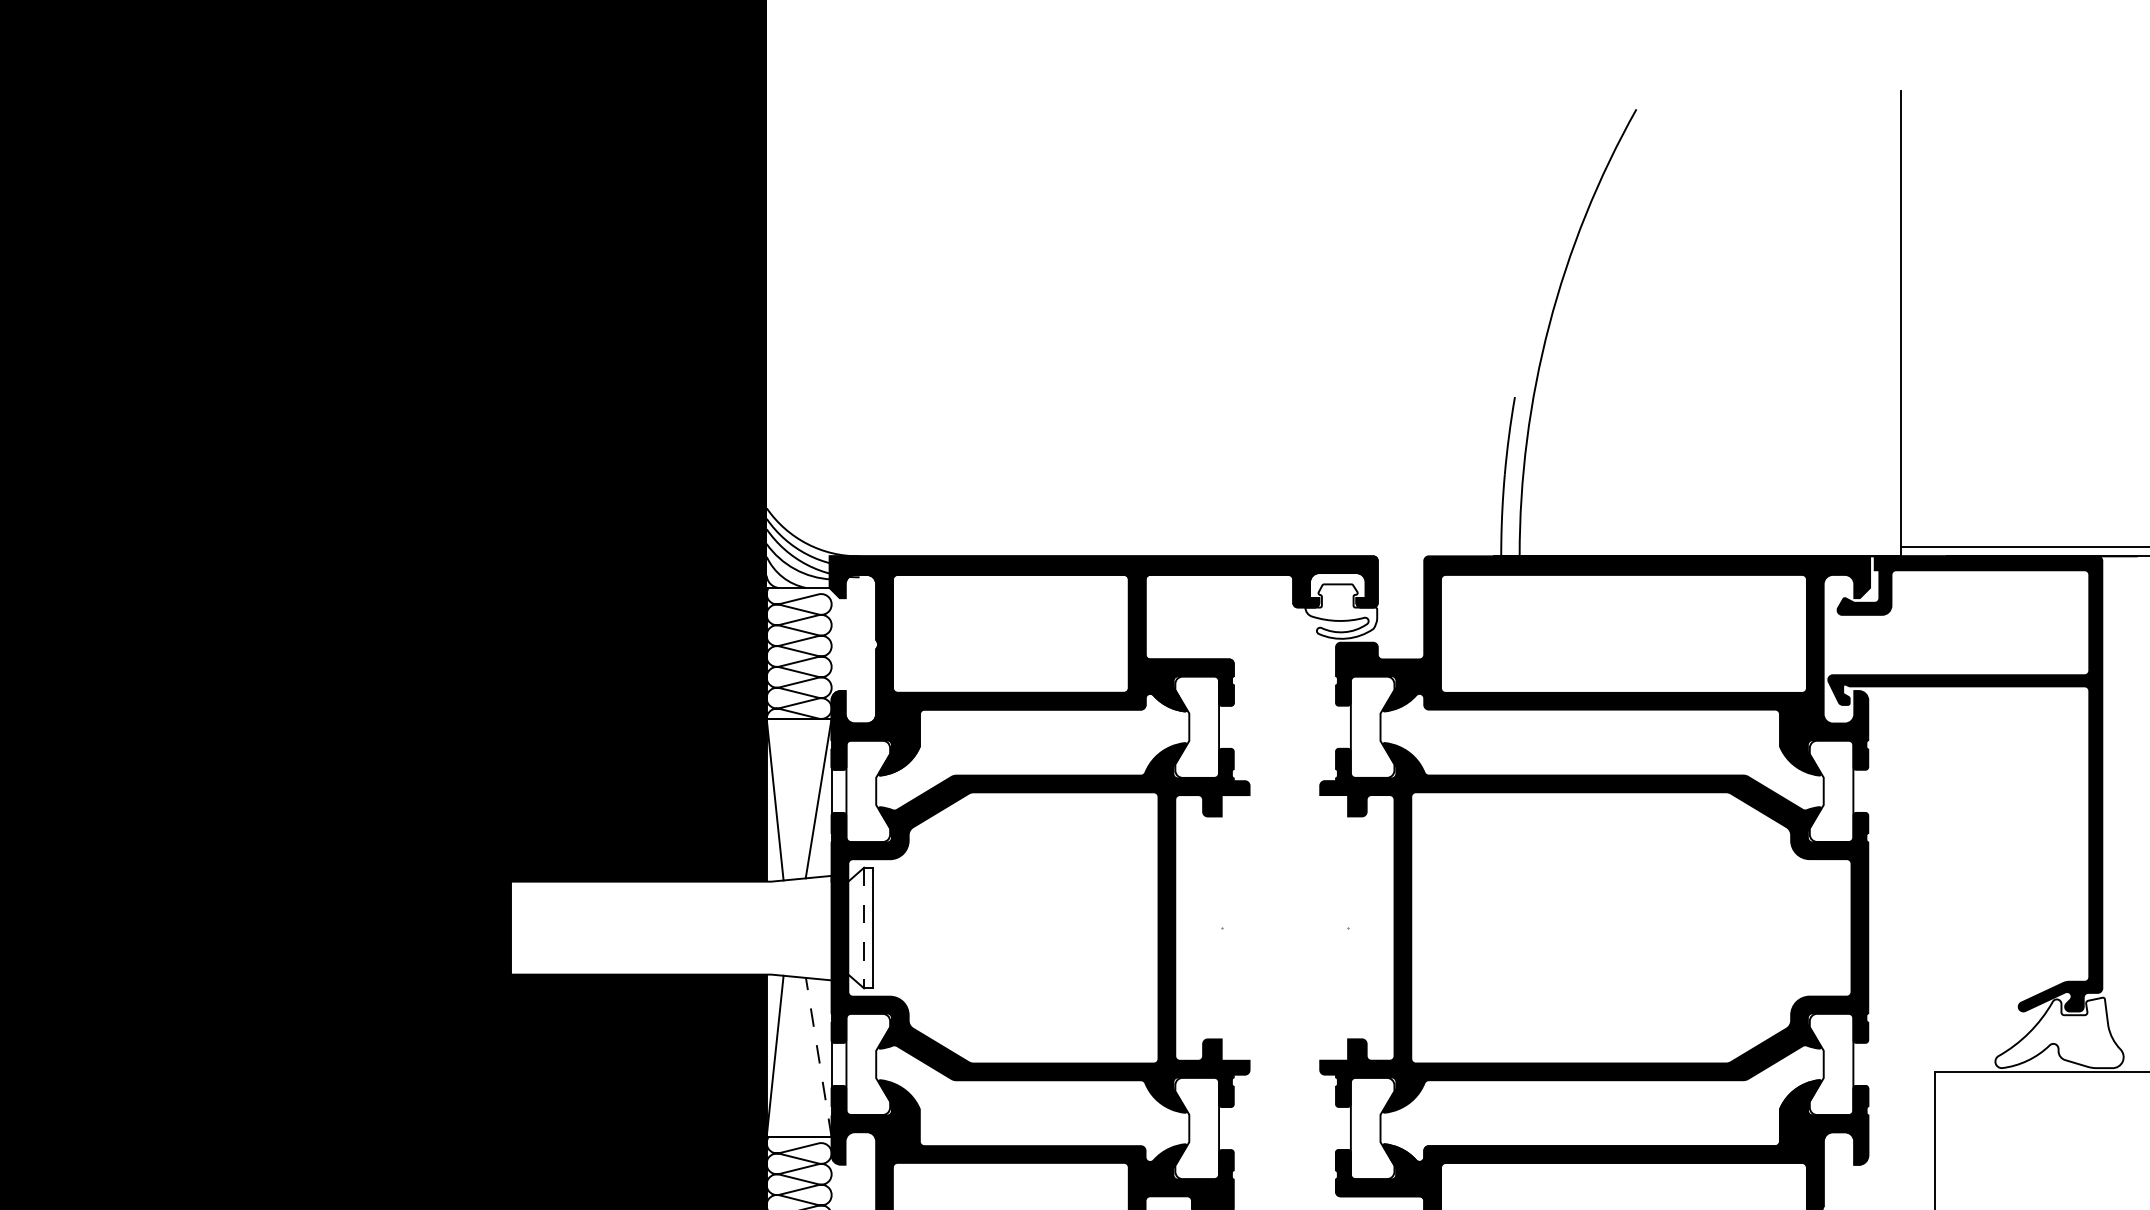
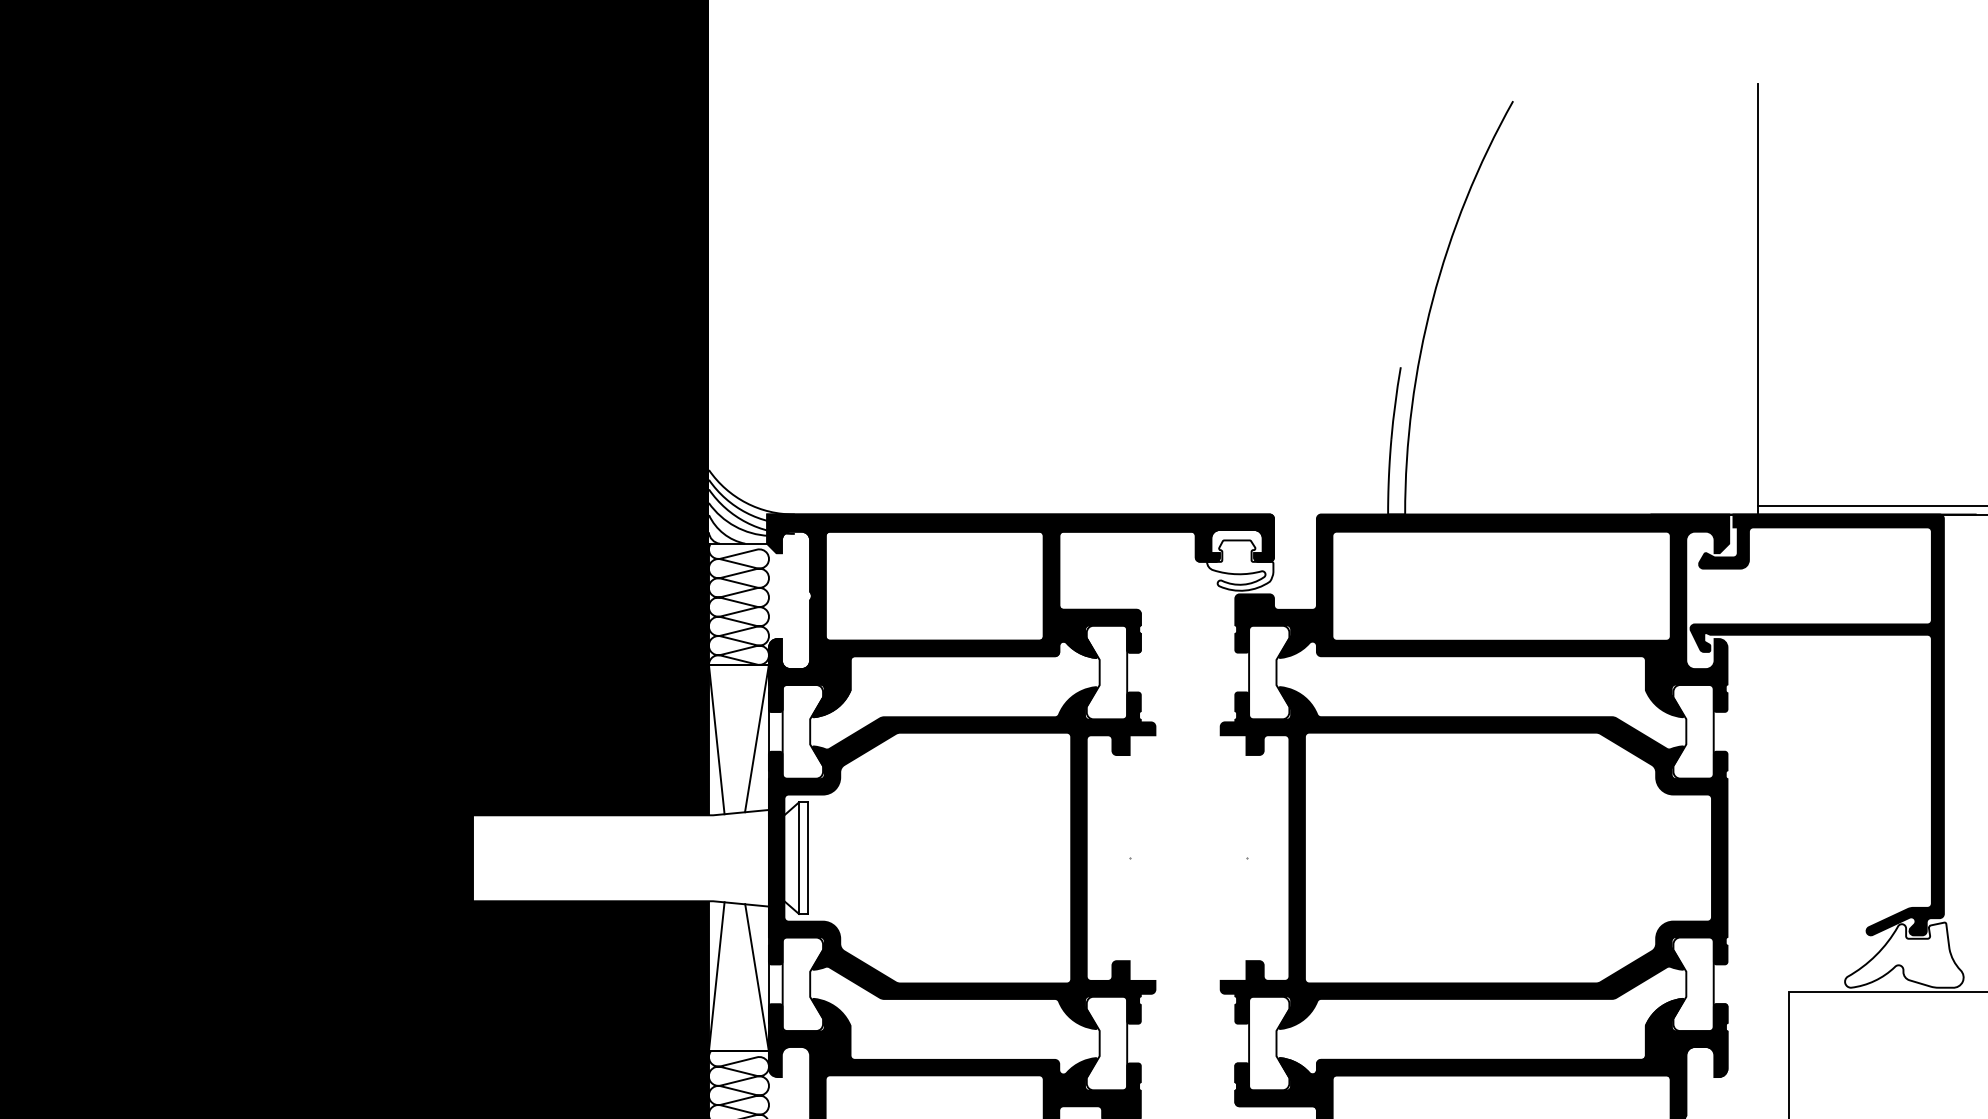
line: (864, 928) -> (799, 858), dashed -> solid
line: (819, 1057) -> (757, 977), dashed -> solid

